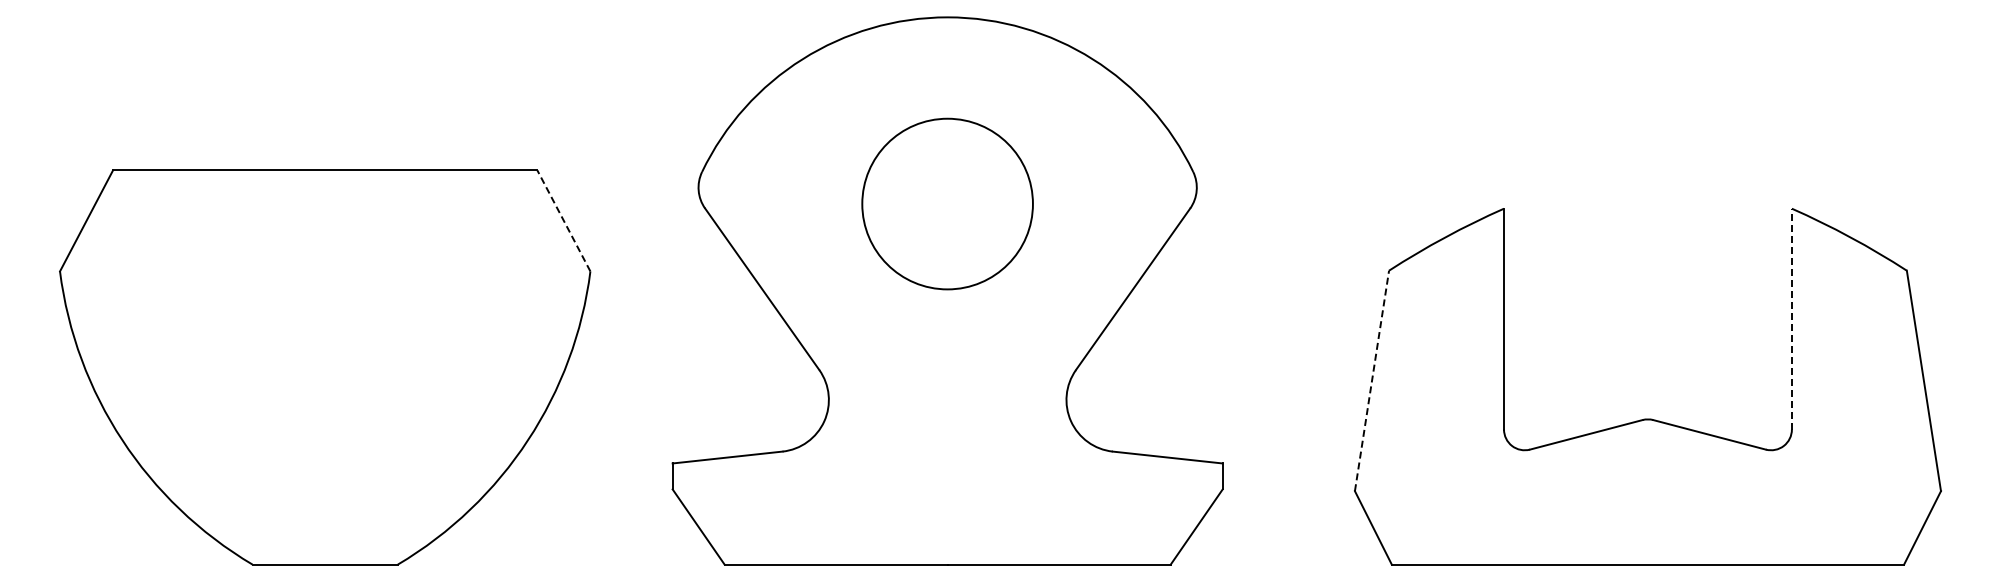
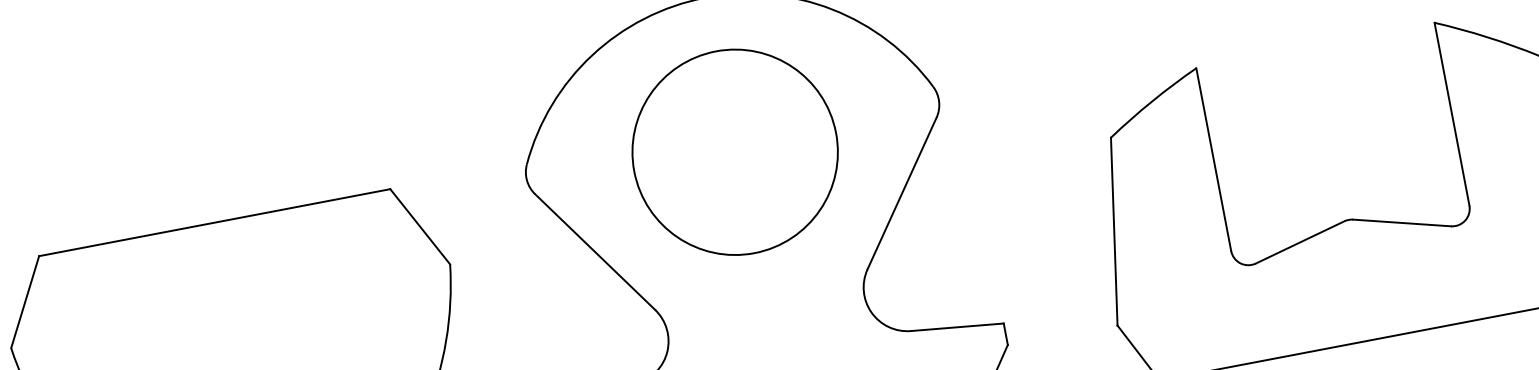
circle: (947, 203) -> (734, 151), size x1.43
line: (563, 220) -> (419, 226), dashed -> solid
line: (1791, 318) -> (1451, 113), dashed -> solid
line: (1372, 380) -> (1114, 231), dashed -> solid

